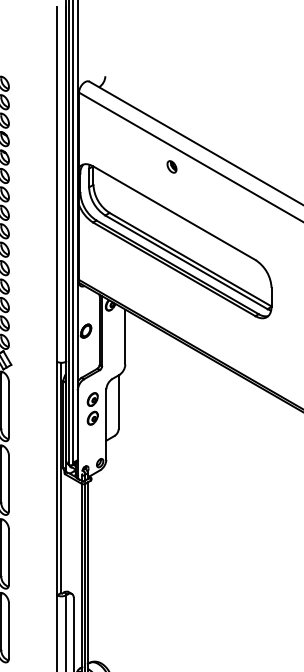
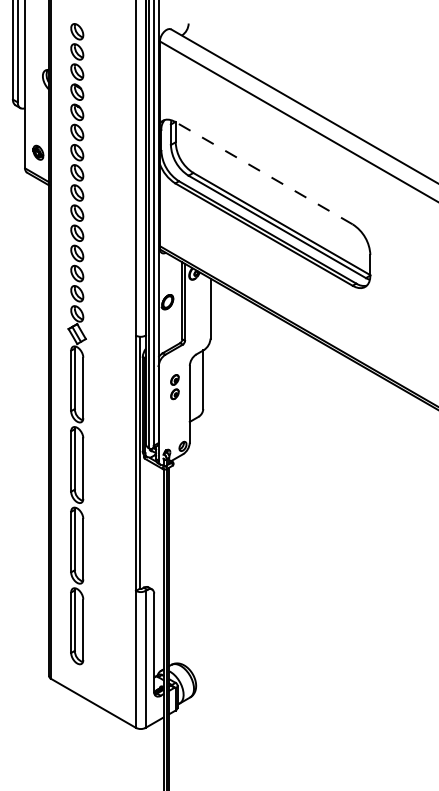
part: (171, 166) -> (261, 122), removed
line: (173, 212) -> (263, 172), solid -> dashed
part: (92, 408) -> (174, 386), size x0.7

